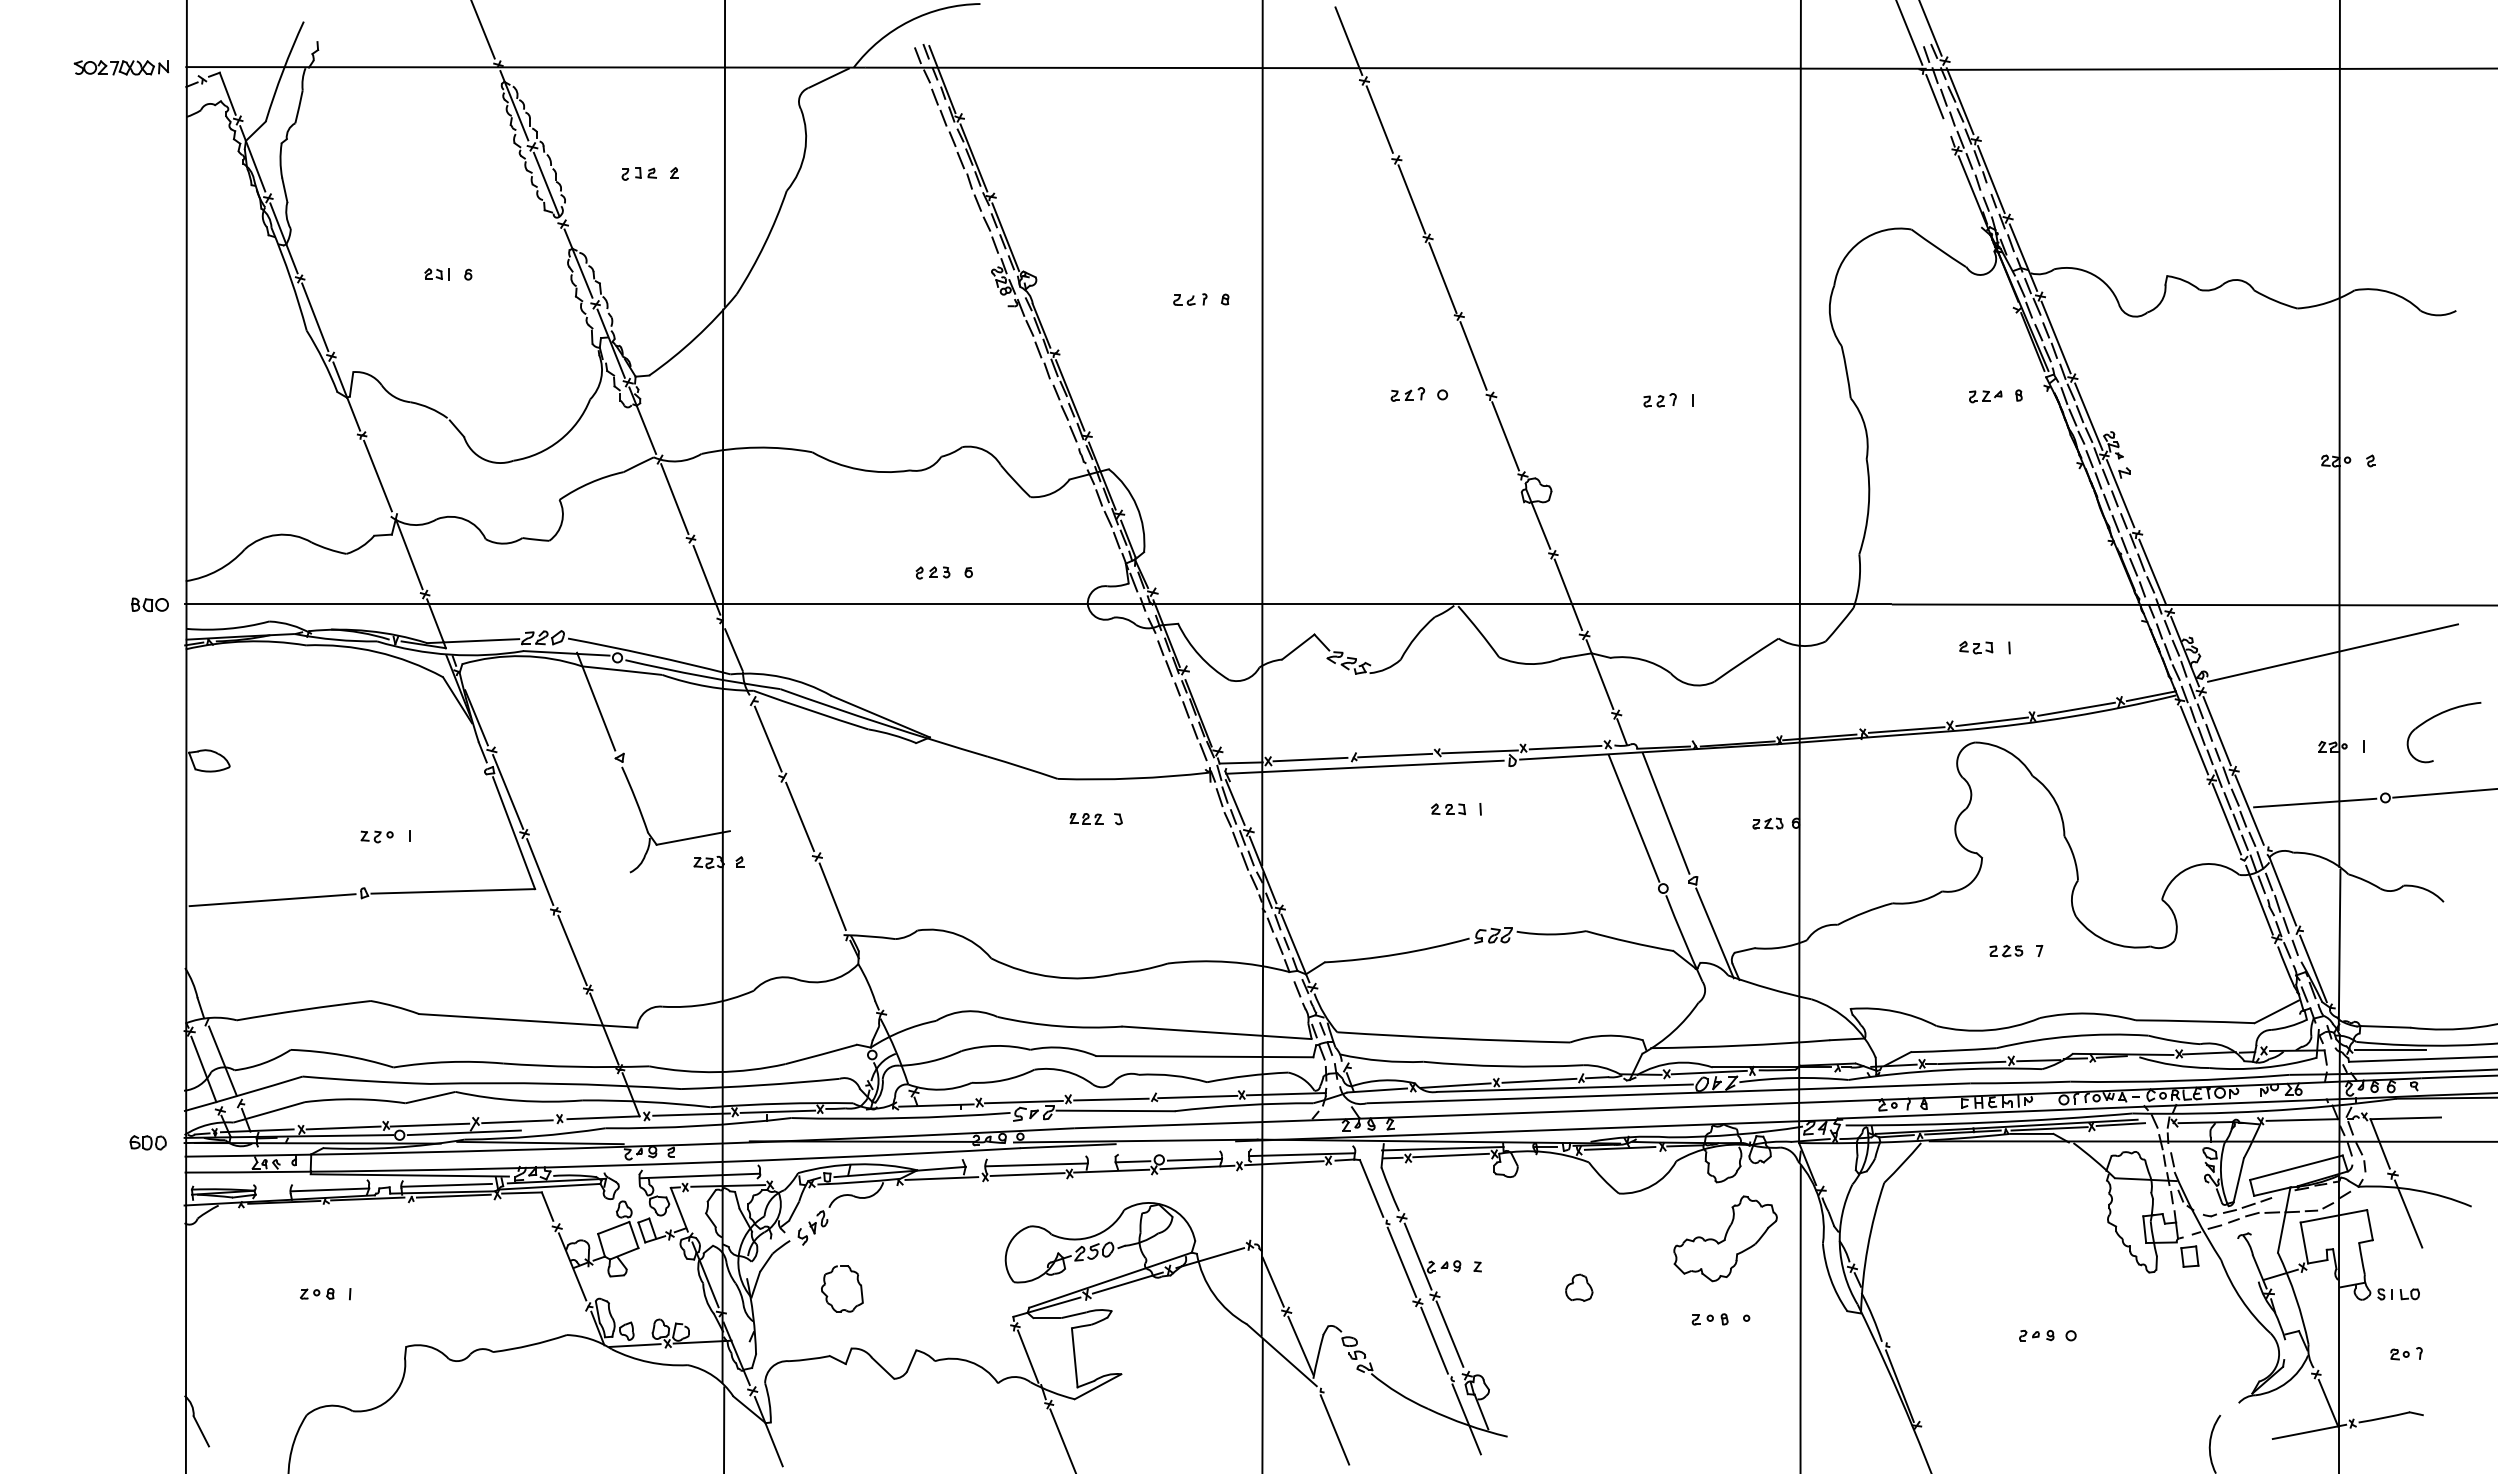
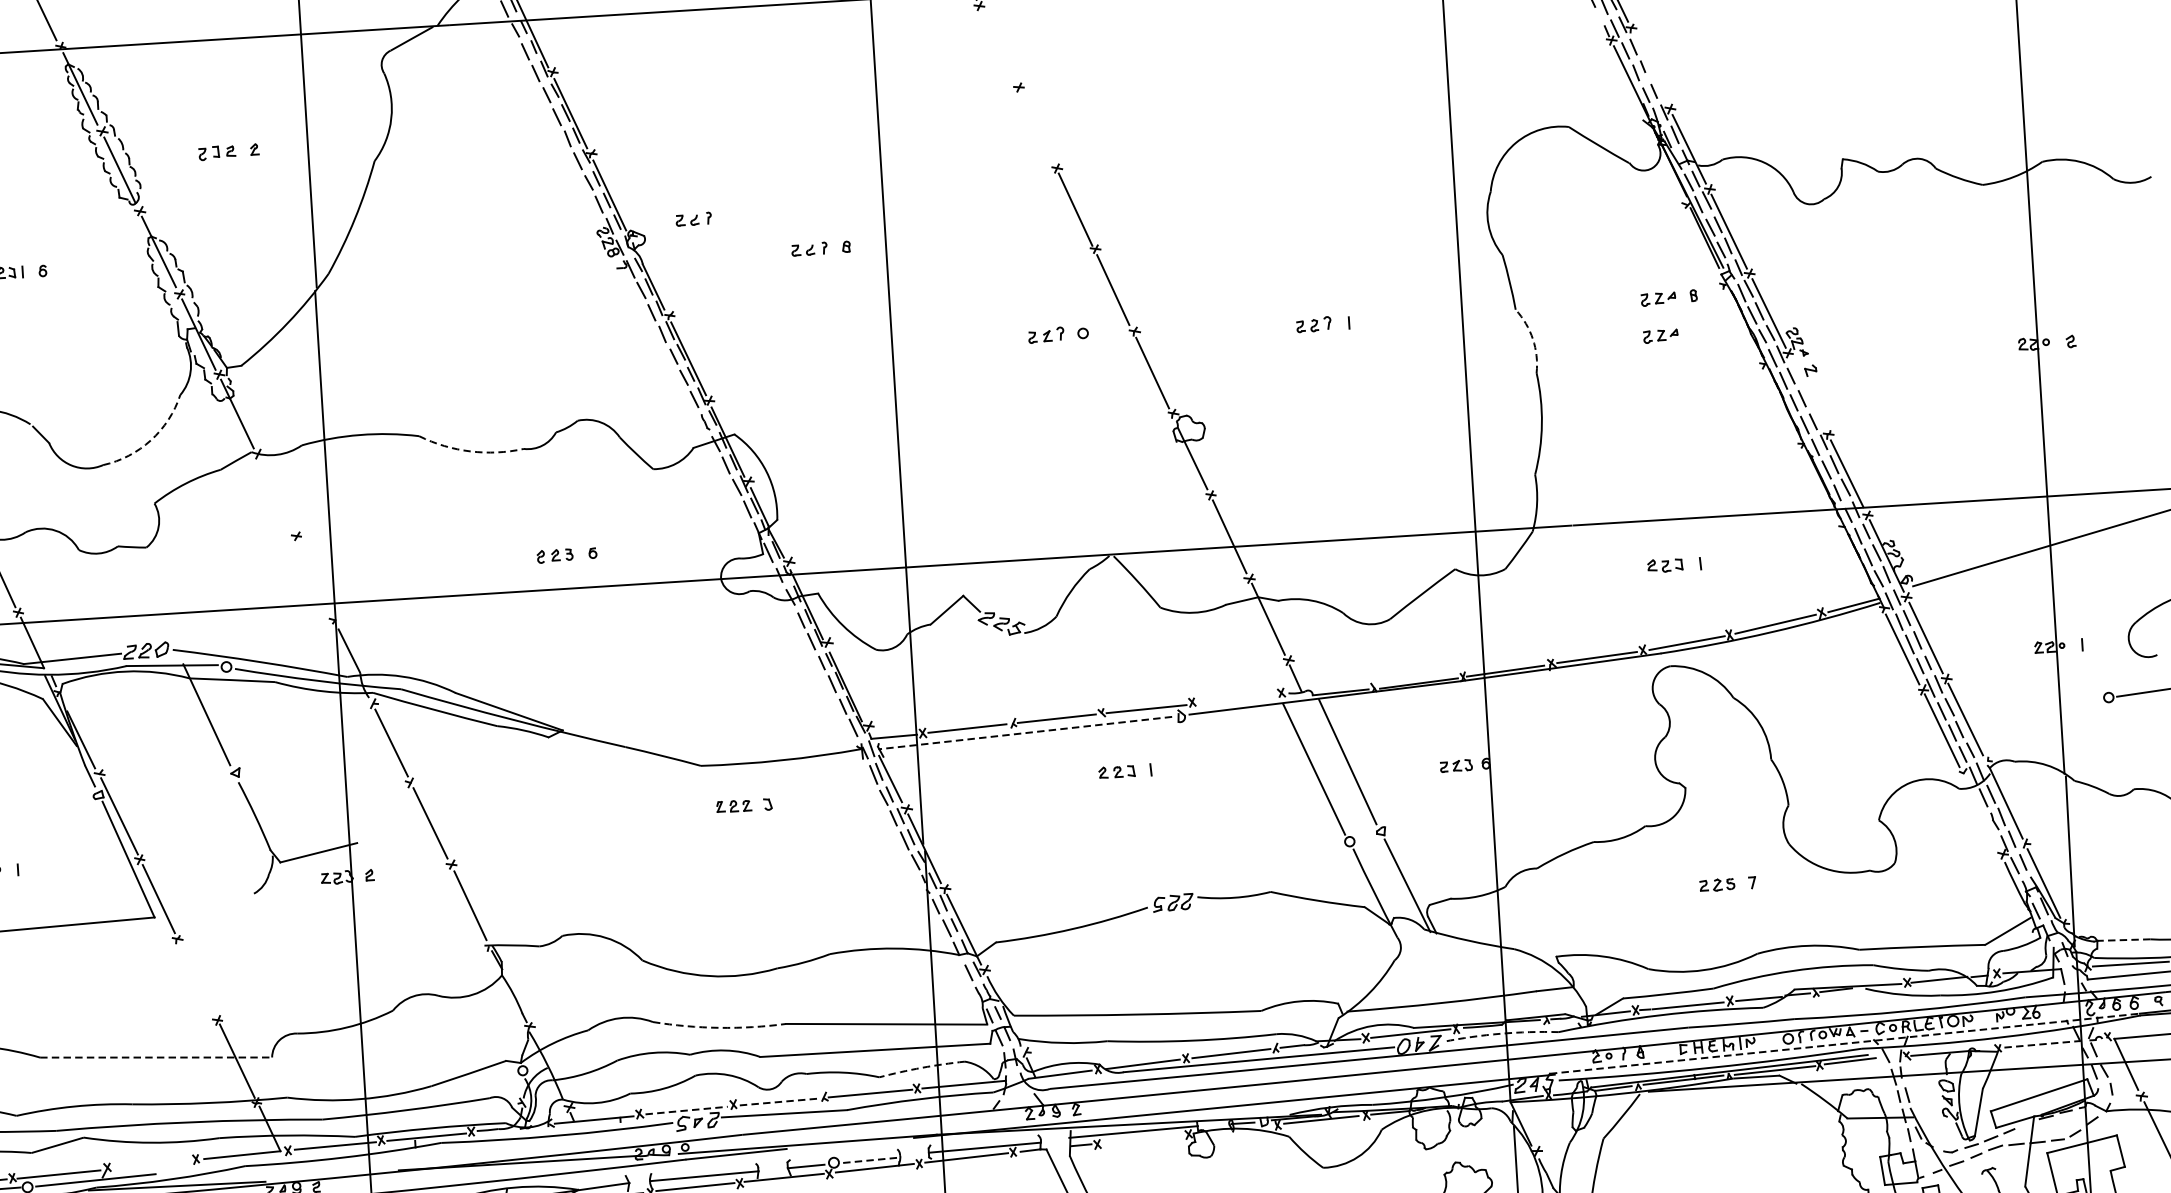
line: (1379, 119) -> (997, 45), removed
line: (1991, 179) -> (1650, 68), removed
line: (1411, 199) -> (1037, 128), removed
part: (1083, 264) -> (693, 219), added
arc: (1865, 426) -> (1533, 338), solid -> dashed
part: (1985, 431) -> (1660, 336), added
arc: (559, 440) -> (150, 440), solid -> dashed
arc: (859, 469) -> (470, 451), solid -> dashed
line: (2120, 493) -> (1807, 392), removed
line: (674, 499) -> (276, 495), removed
line: (706, 579) -> (315, 578), removed
line: (1565, 747) -> (1236, 698), removed
line: (1365, 767) -> (1026, 733), solid -> dashed
line: (2315, 802) -> (2034, 707), removed
line: (2259, 899) -> (1982, 813), removed
line: (572, 950) -> (198, 980), removed
line: (528, 1020) -> (156, 1057), solid -> dashed
arc: (1059, 1026) -> (719, 1028), solid -> dashed
line: (2384, 1026) -> (2123, 939), solid -> dashed
arc: (1247, 1075) -> (921, 1067), solid -> dashed
arc: (1793, 1078) -> (1500, 1034), solid -> dashed
line: (1111, 1099) -> (779, 1101), solid -> dashed
line: (1023, 1102) -> (686, 1110), solid -> dashed
line: (2116, 1107) -> (1844, 1043), solid -> dashed
line: (2302, 1120) -> (2042, 1044), solid -> dashed
line: (517, 1121) -> (151, 1164), removed
line: (1450, 1155) -> (1142, 1138), removed
line: (1194, 1159) -> (871, 1159), solid -> dashed

